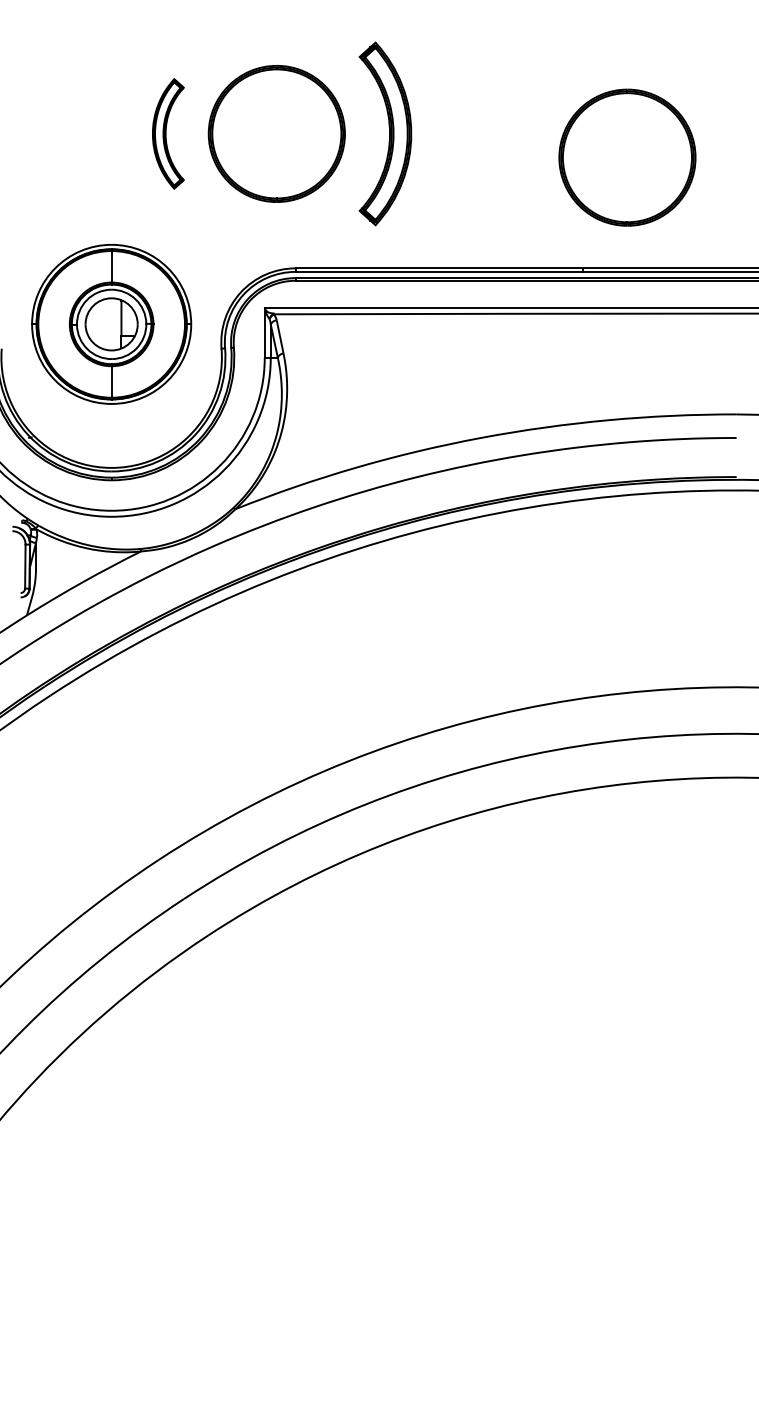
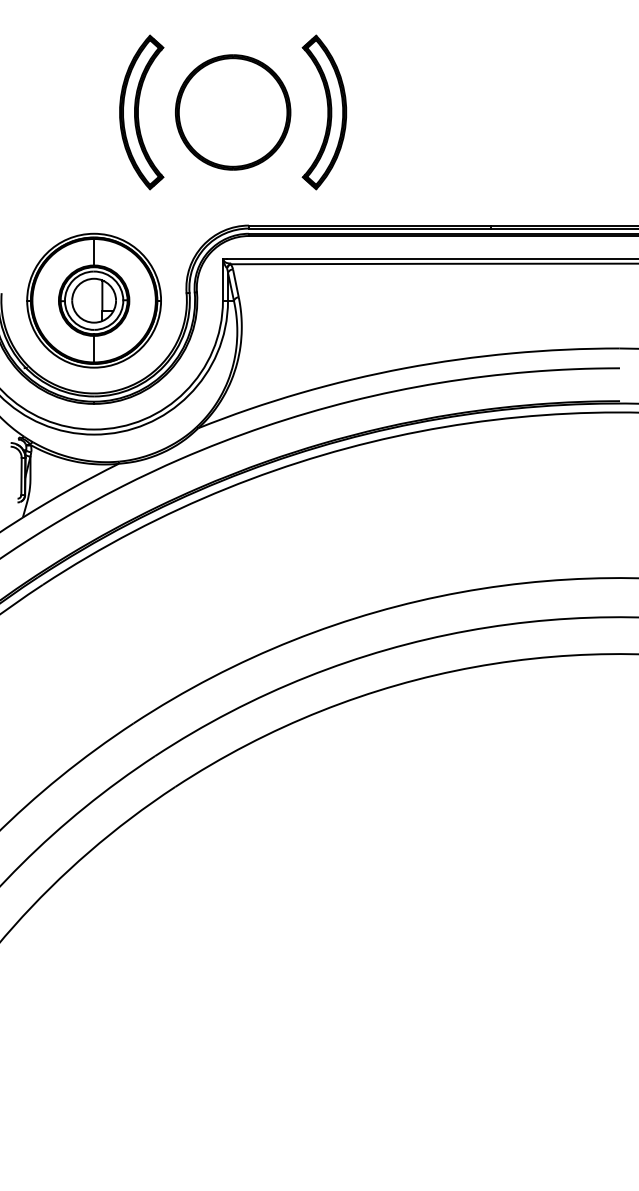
part: (167, 133) -> (141, 112), size x1.67
part: (627, 157) -> (528, 132), removed
part: (110, 324) -> (93, 300), moved

